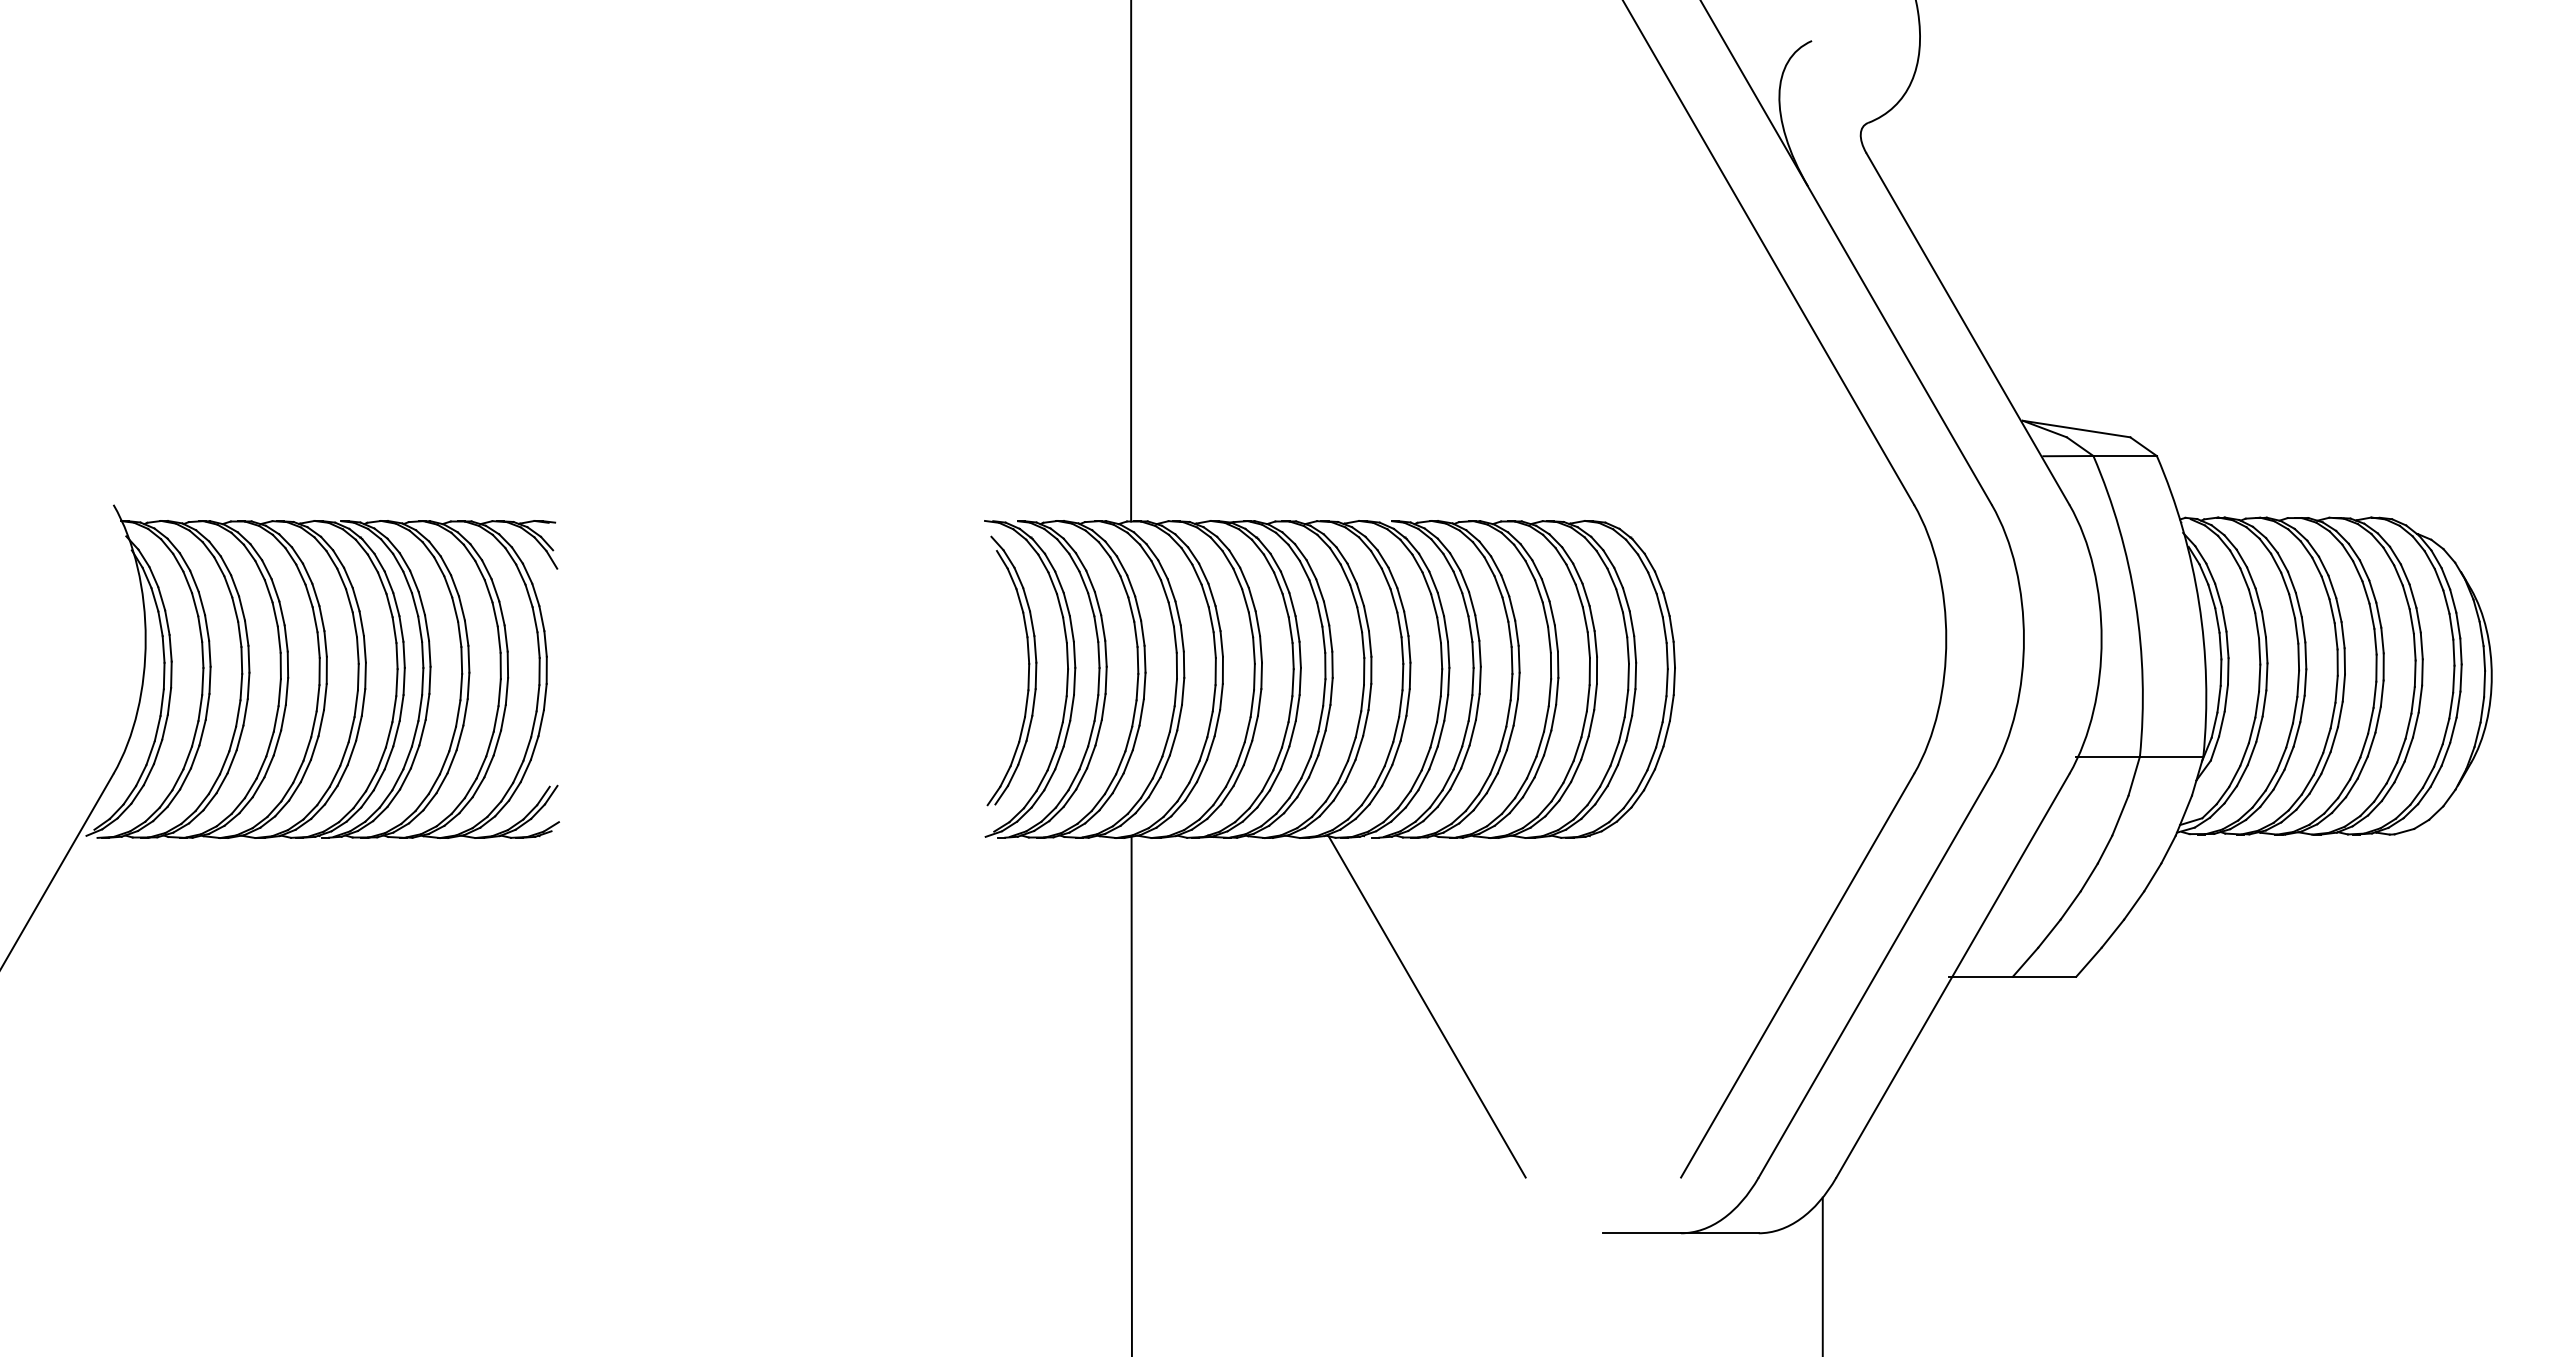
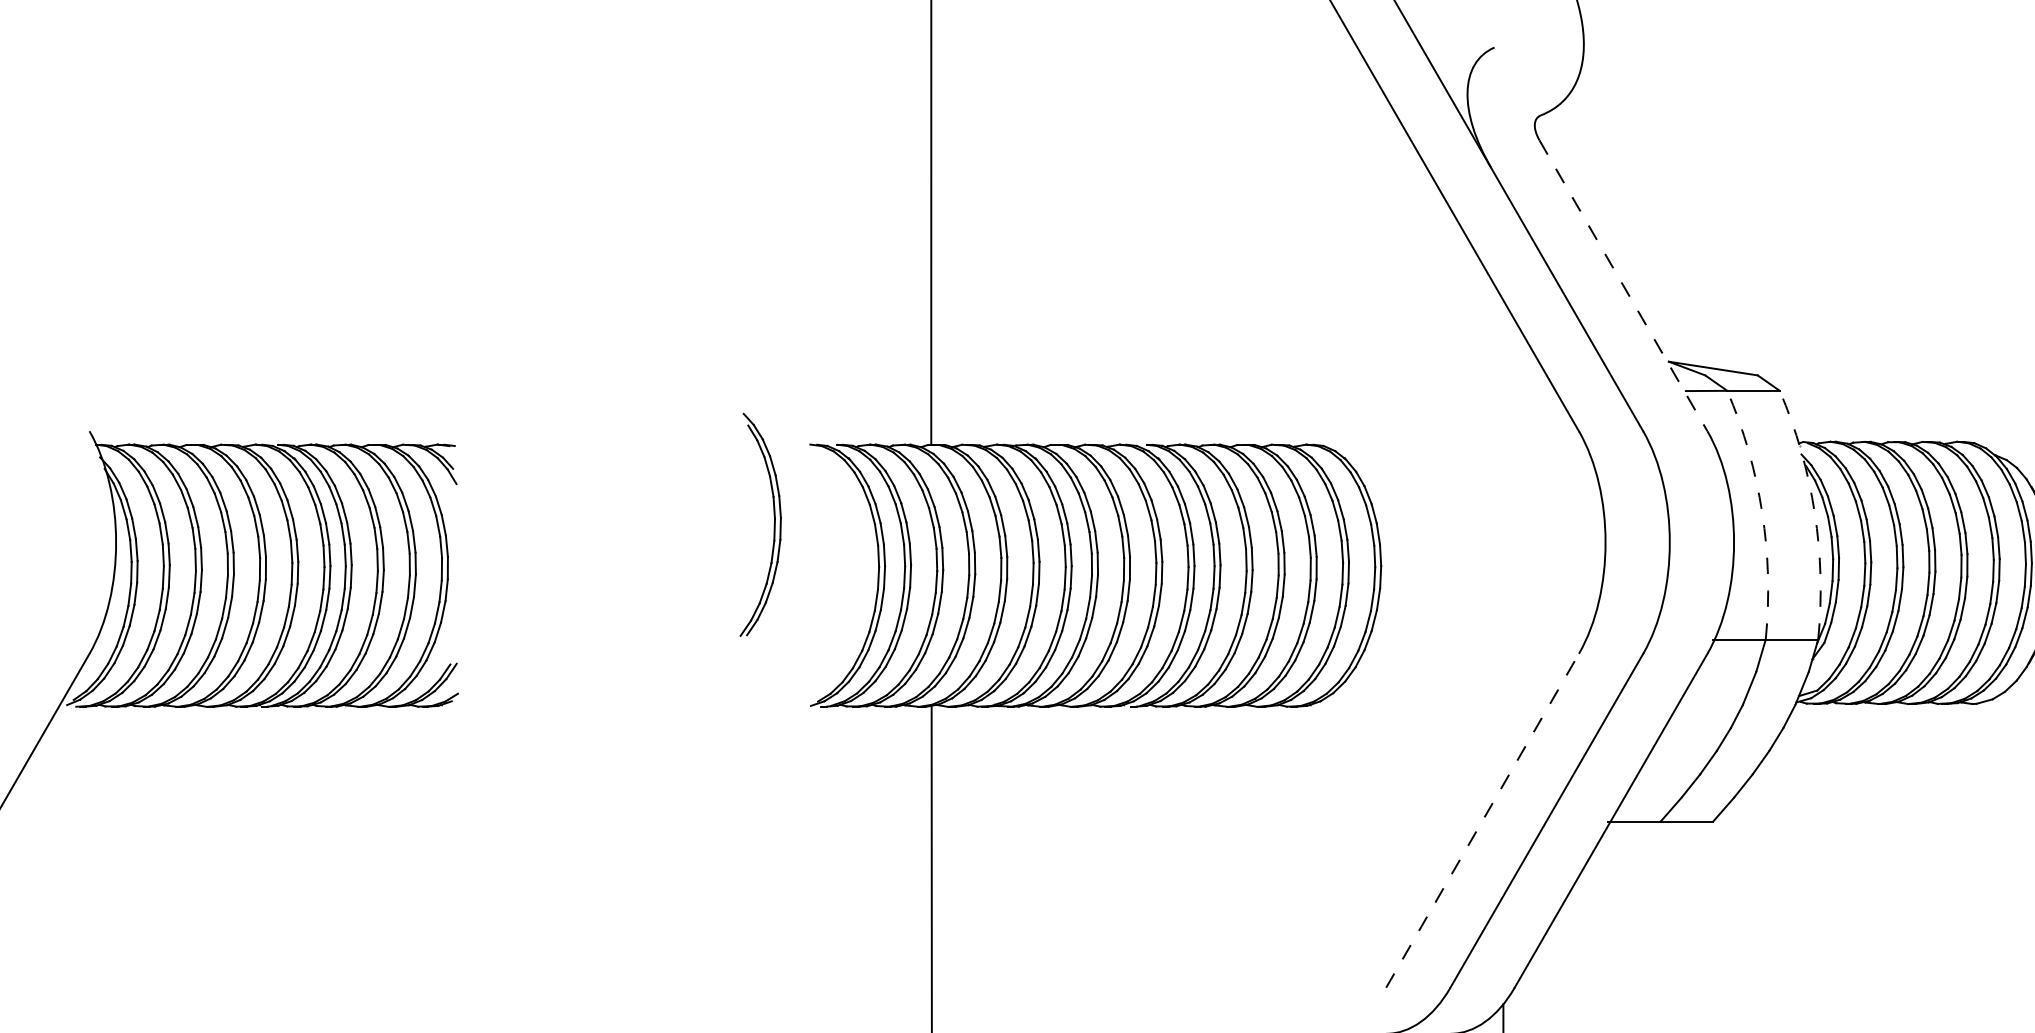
line: (1967, 329) -> (1623, 286), solid -> dashed
arc: (2135, 603) -> (1762, 512), solid -> dashed
arc: (2199, 603) -> (1815, 512), solid -> dashed
part: (1028, 670) -> (774, 524), moved
line: (1797, 975) -> (1482, 820), solid -> dashed
line: (1426, 1006) -> (1175, 846), removed

